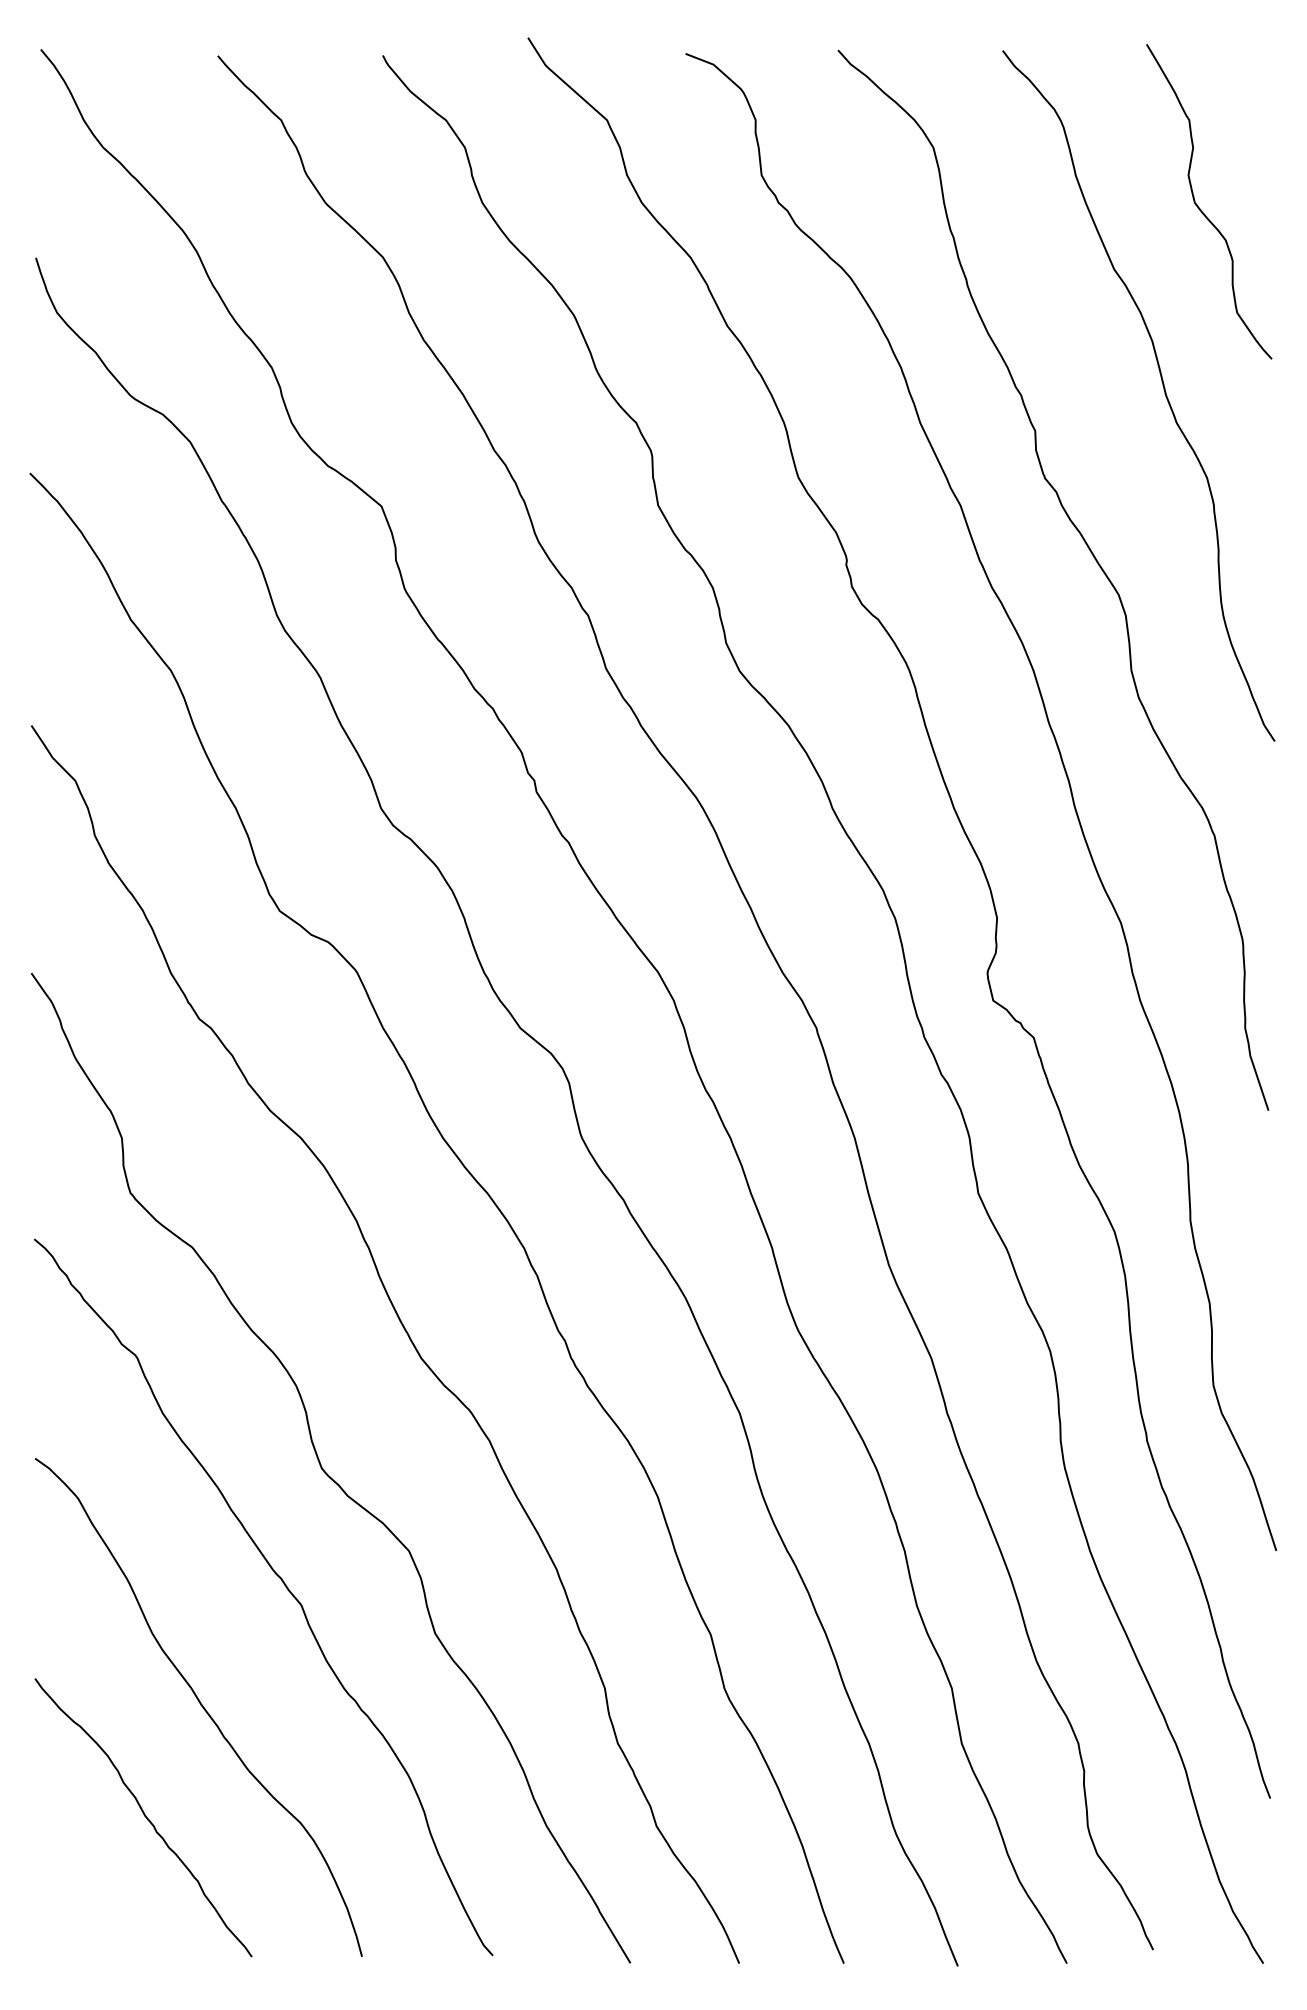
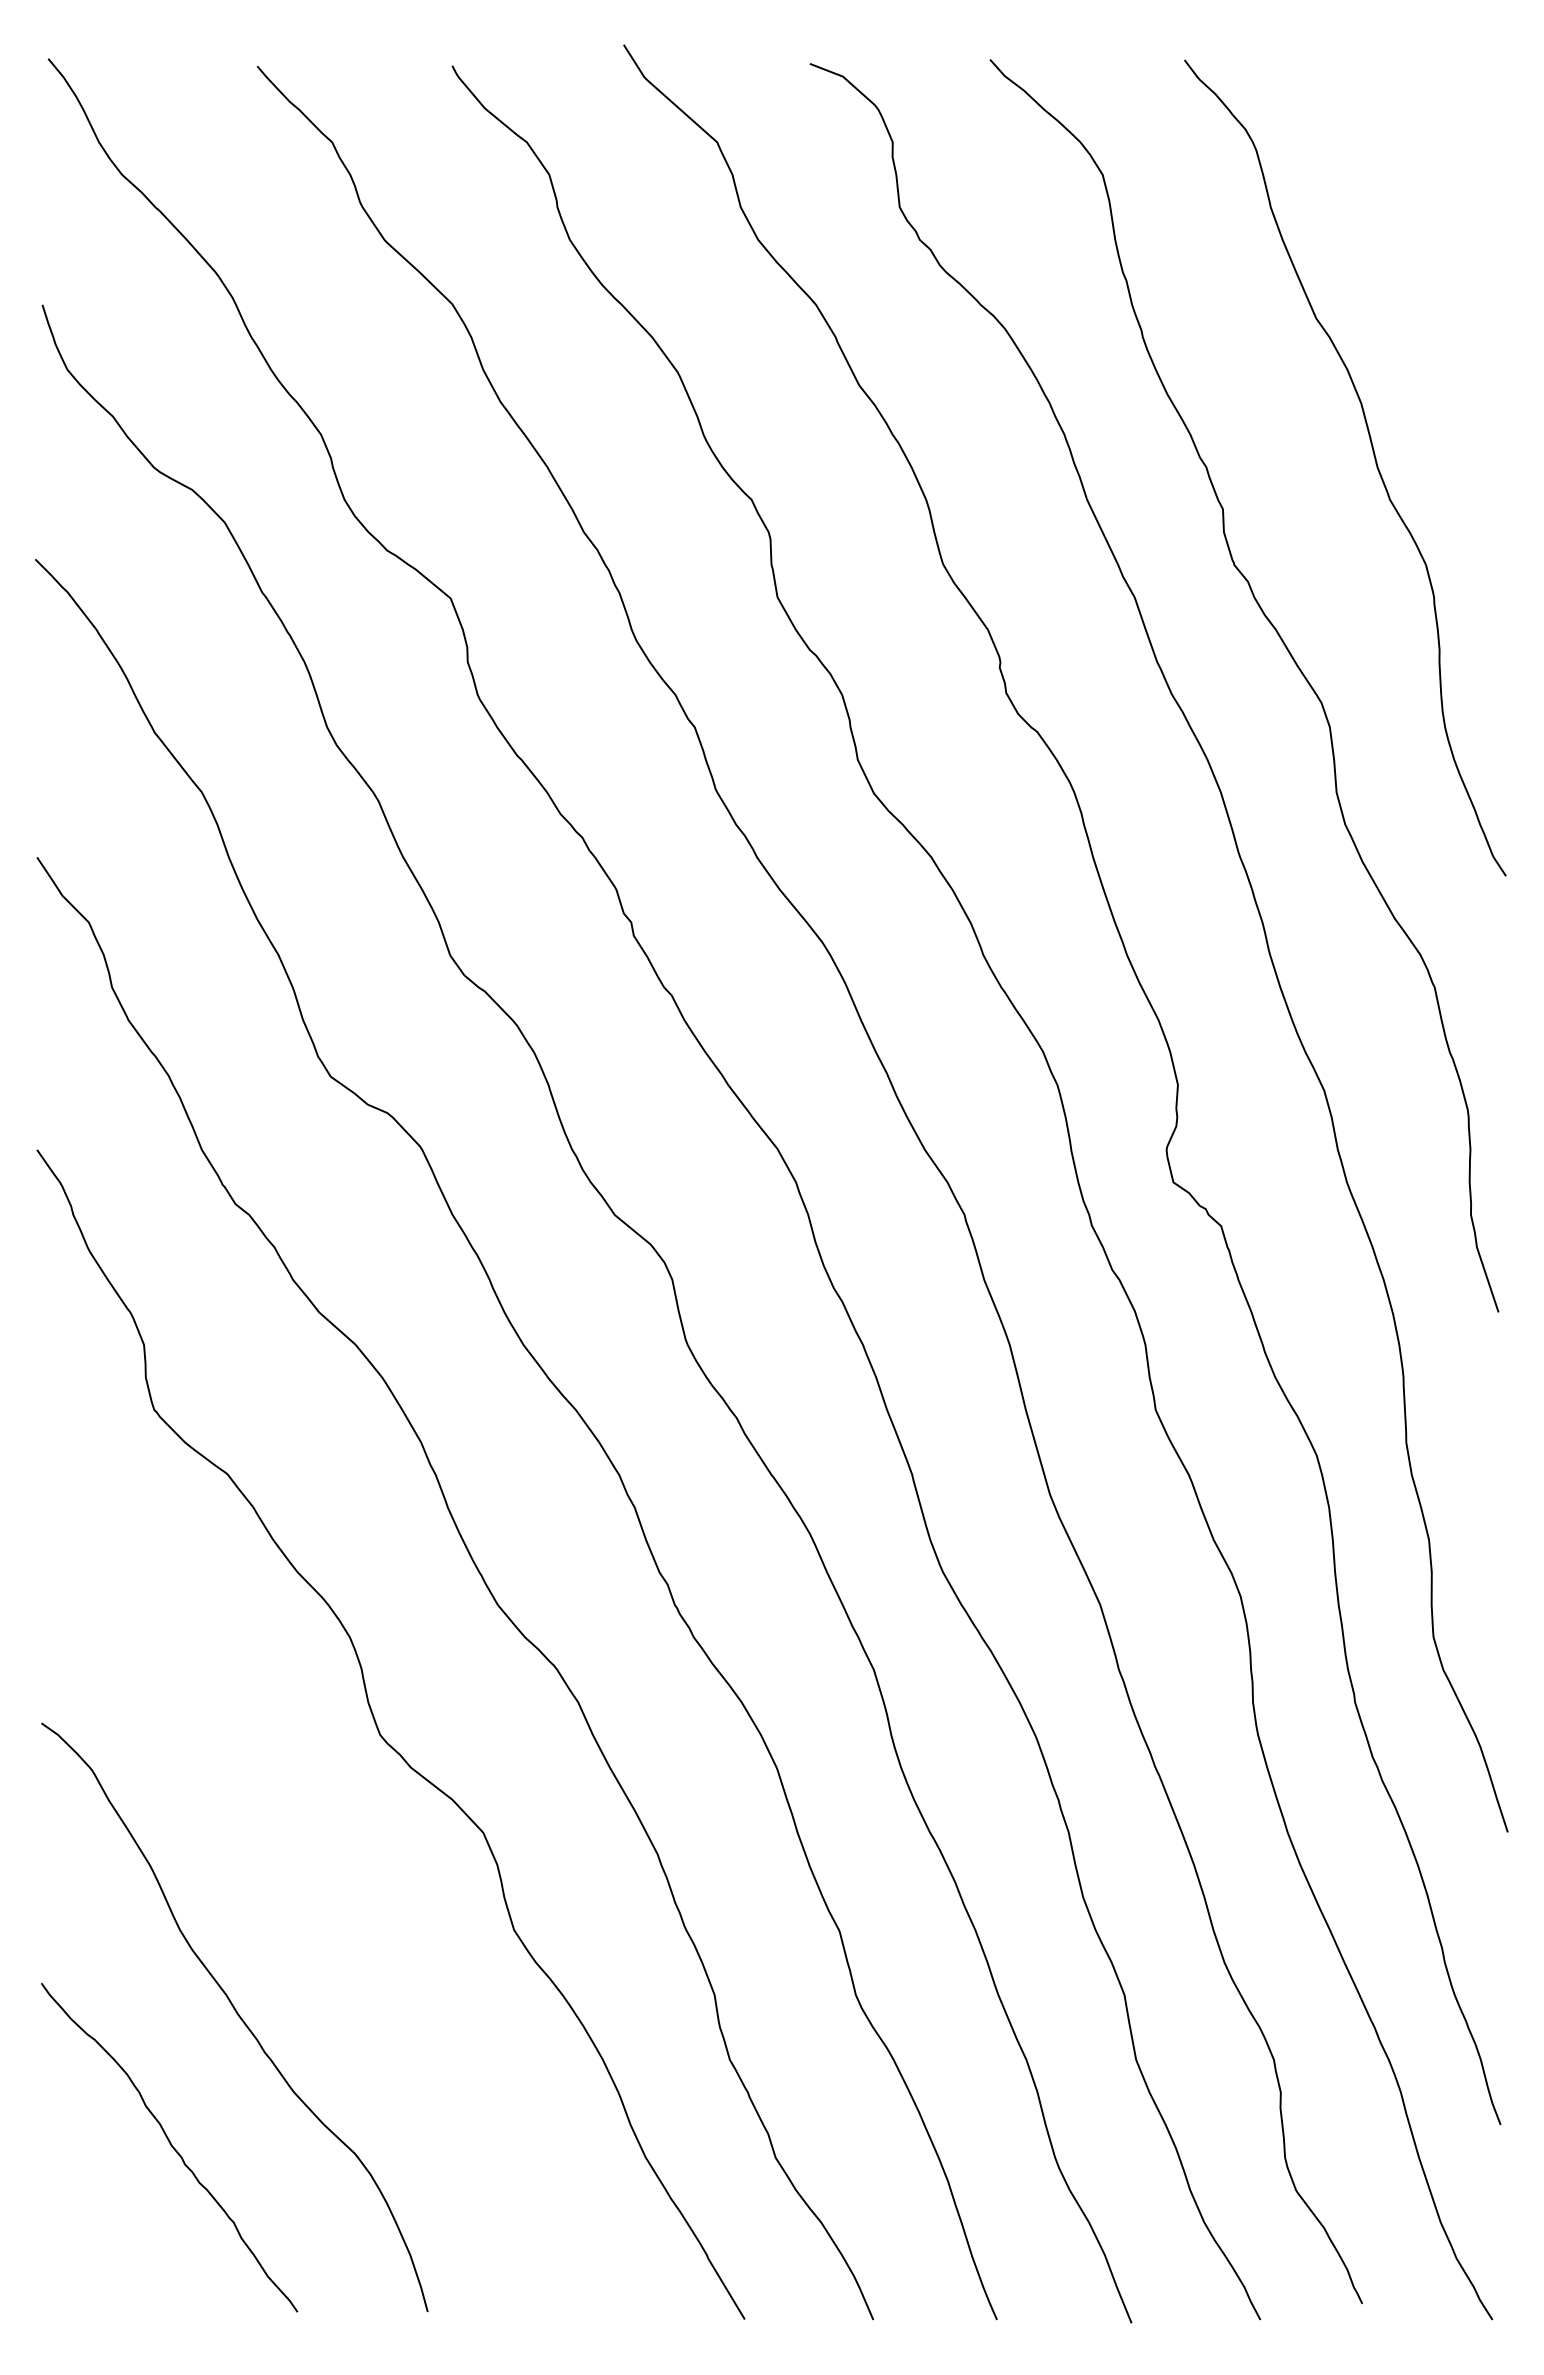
curve: (1199, 206) -> (1416, 244), removed
curve: (284, 1584) -> (335, 1872), removed

